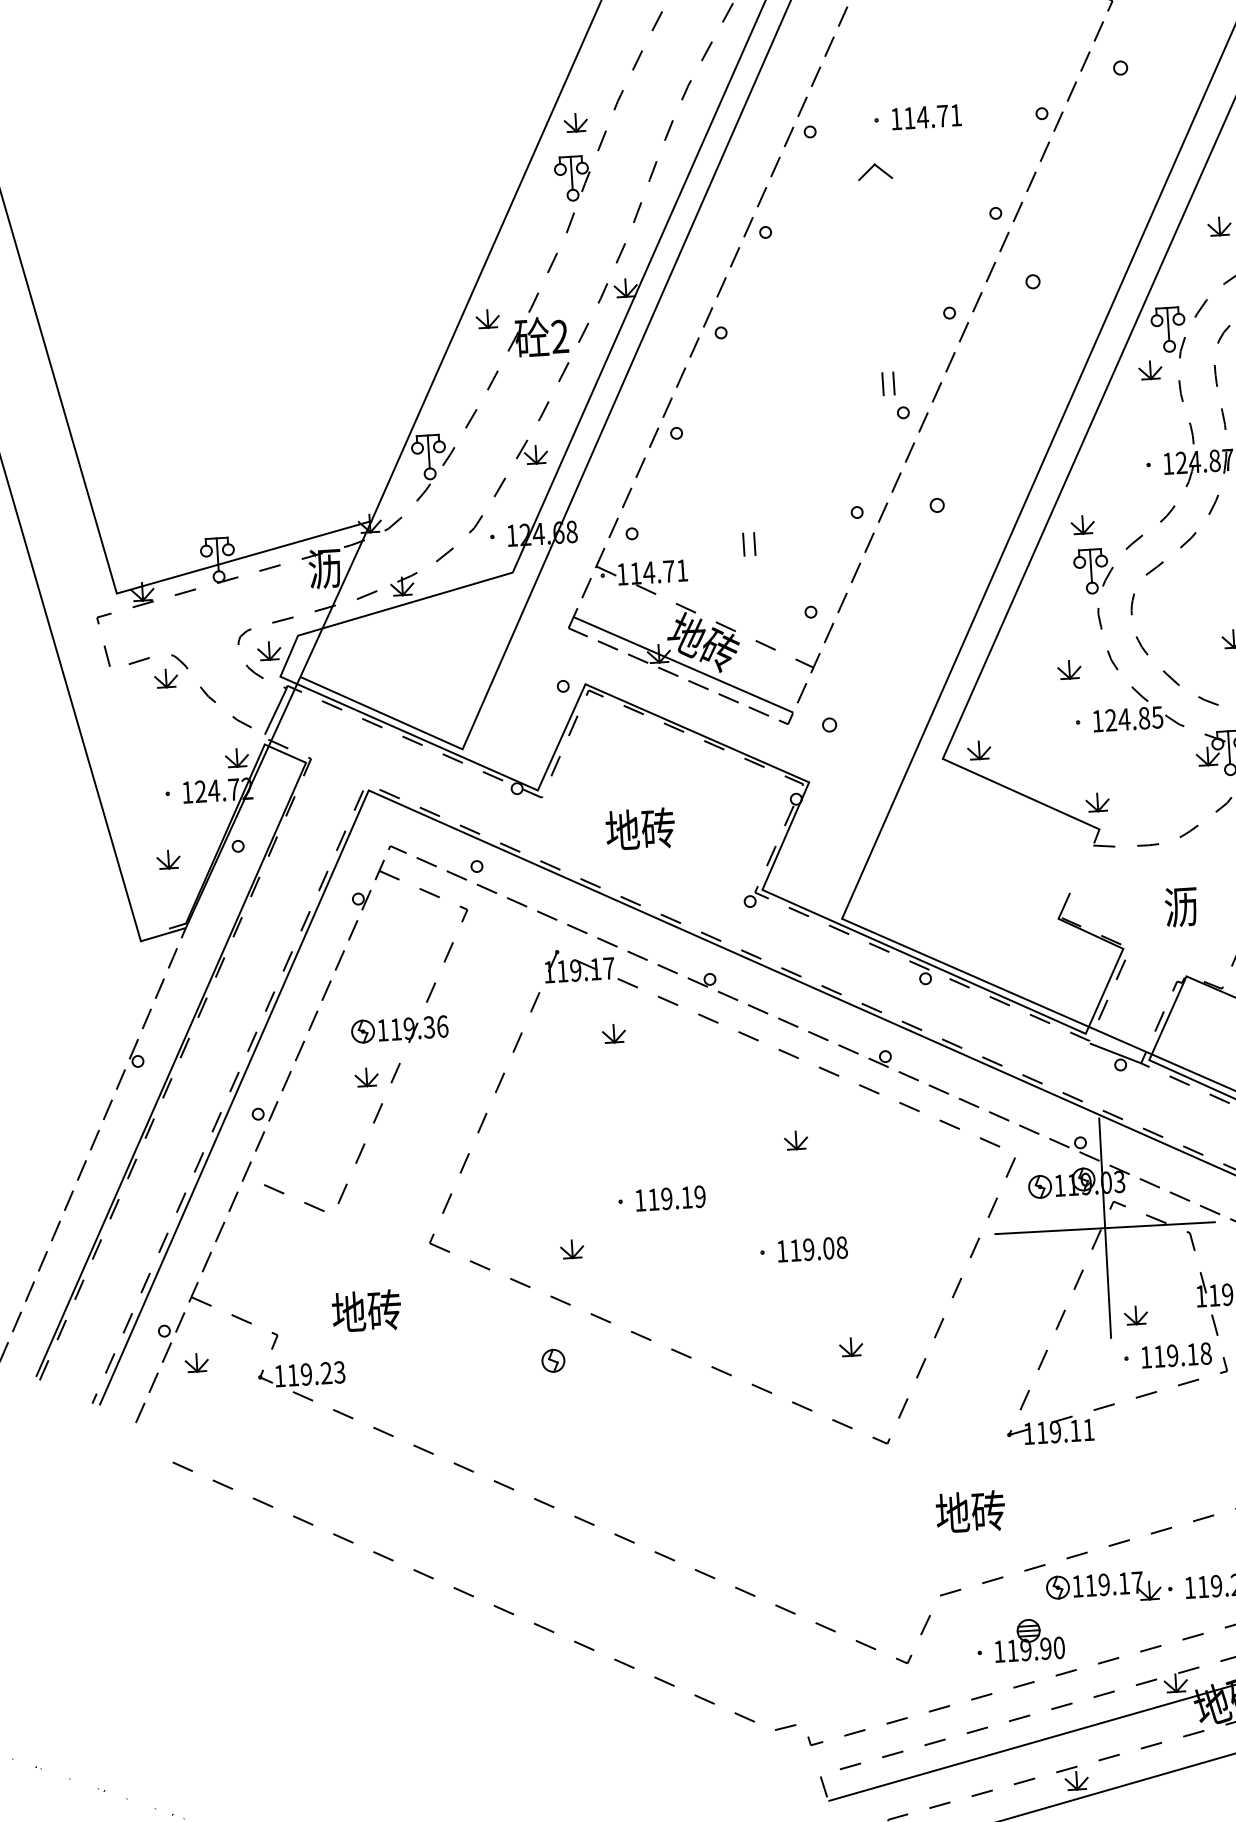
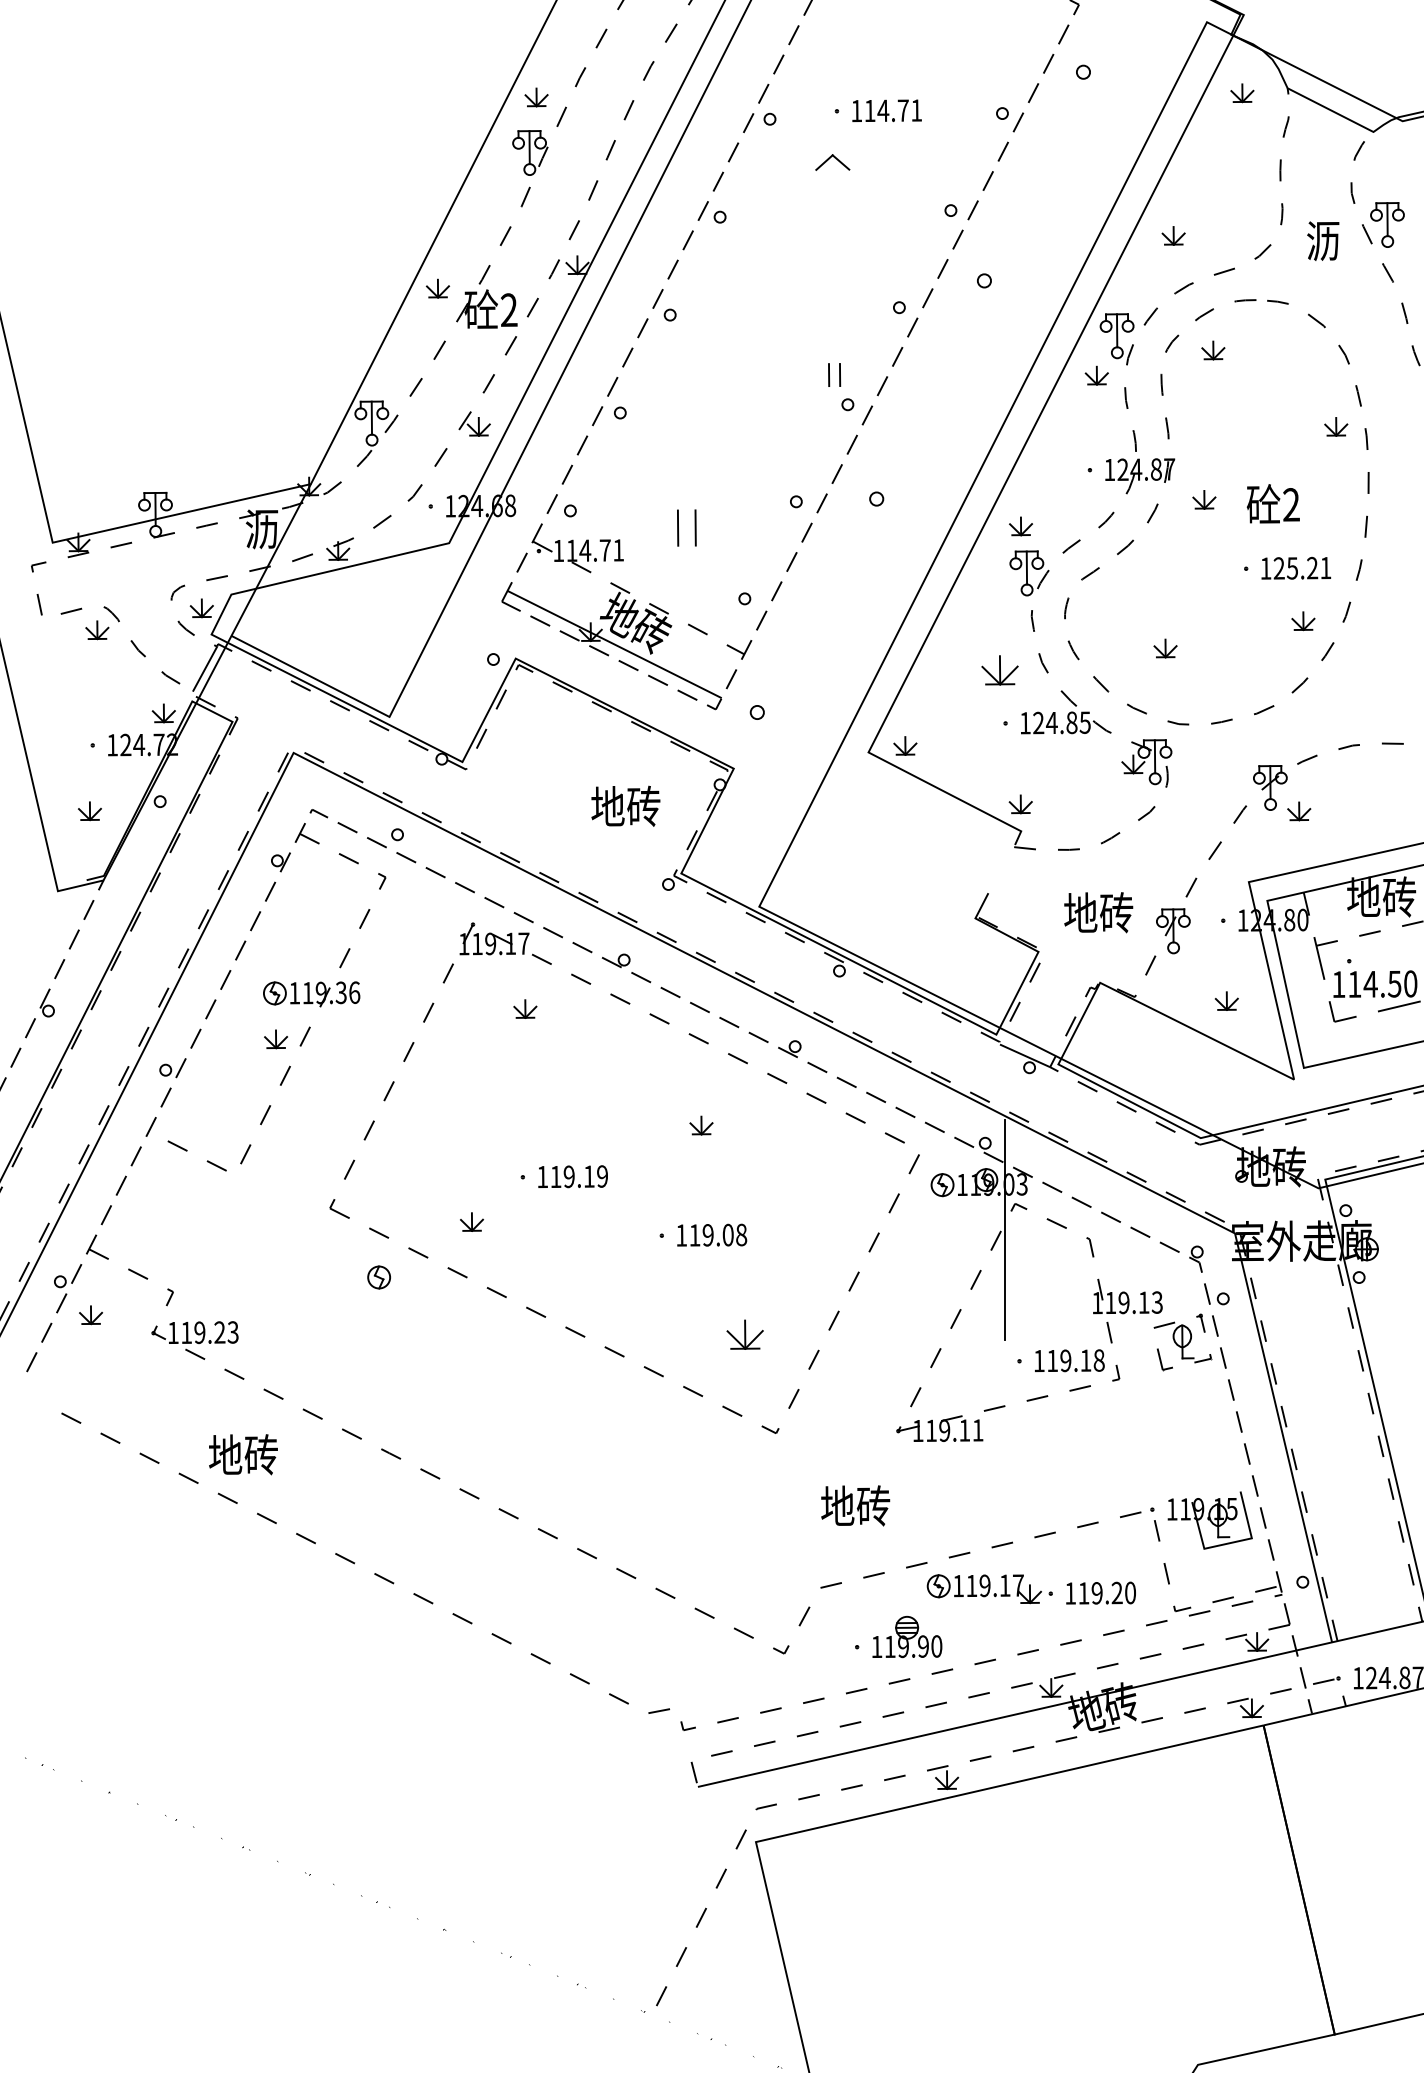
part: (748, 544) -> (686, 527), size x1.6
part: (1069, 669) -> (999, 670), size x1.6
text: (640, 828) -> (625, 805), moved
text: (1181, 906) -> (1098, 912), 沥 -> 地砖
line: (1105, 1227) -> (1005, 1229), removed
text: (366, 1310) -> (243, 1454), moved
part: (1136, 1315) -> (1031, 1318), removed
part: (851, 1346) -> (745, 1334), size x1.6
part: (552, 1360) -> (378, 1277), moved

